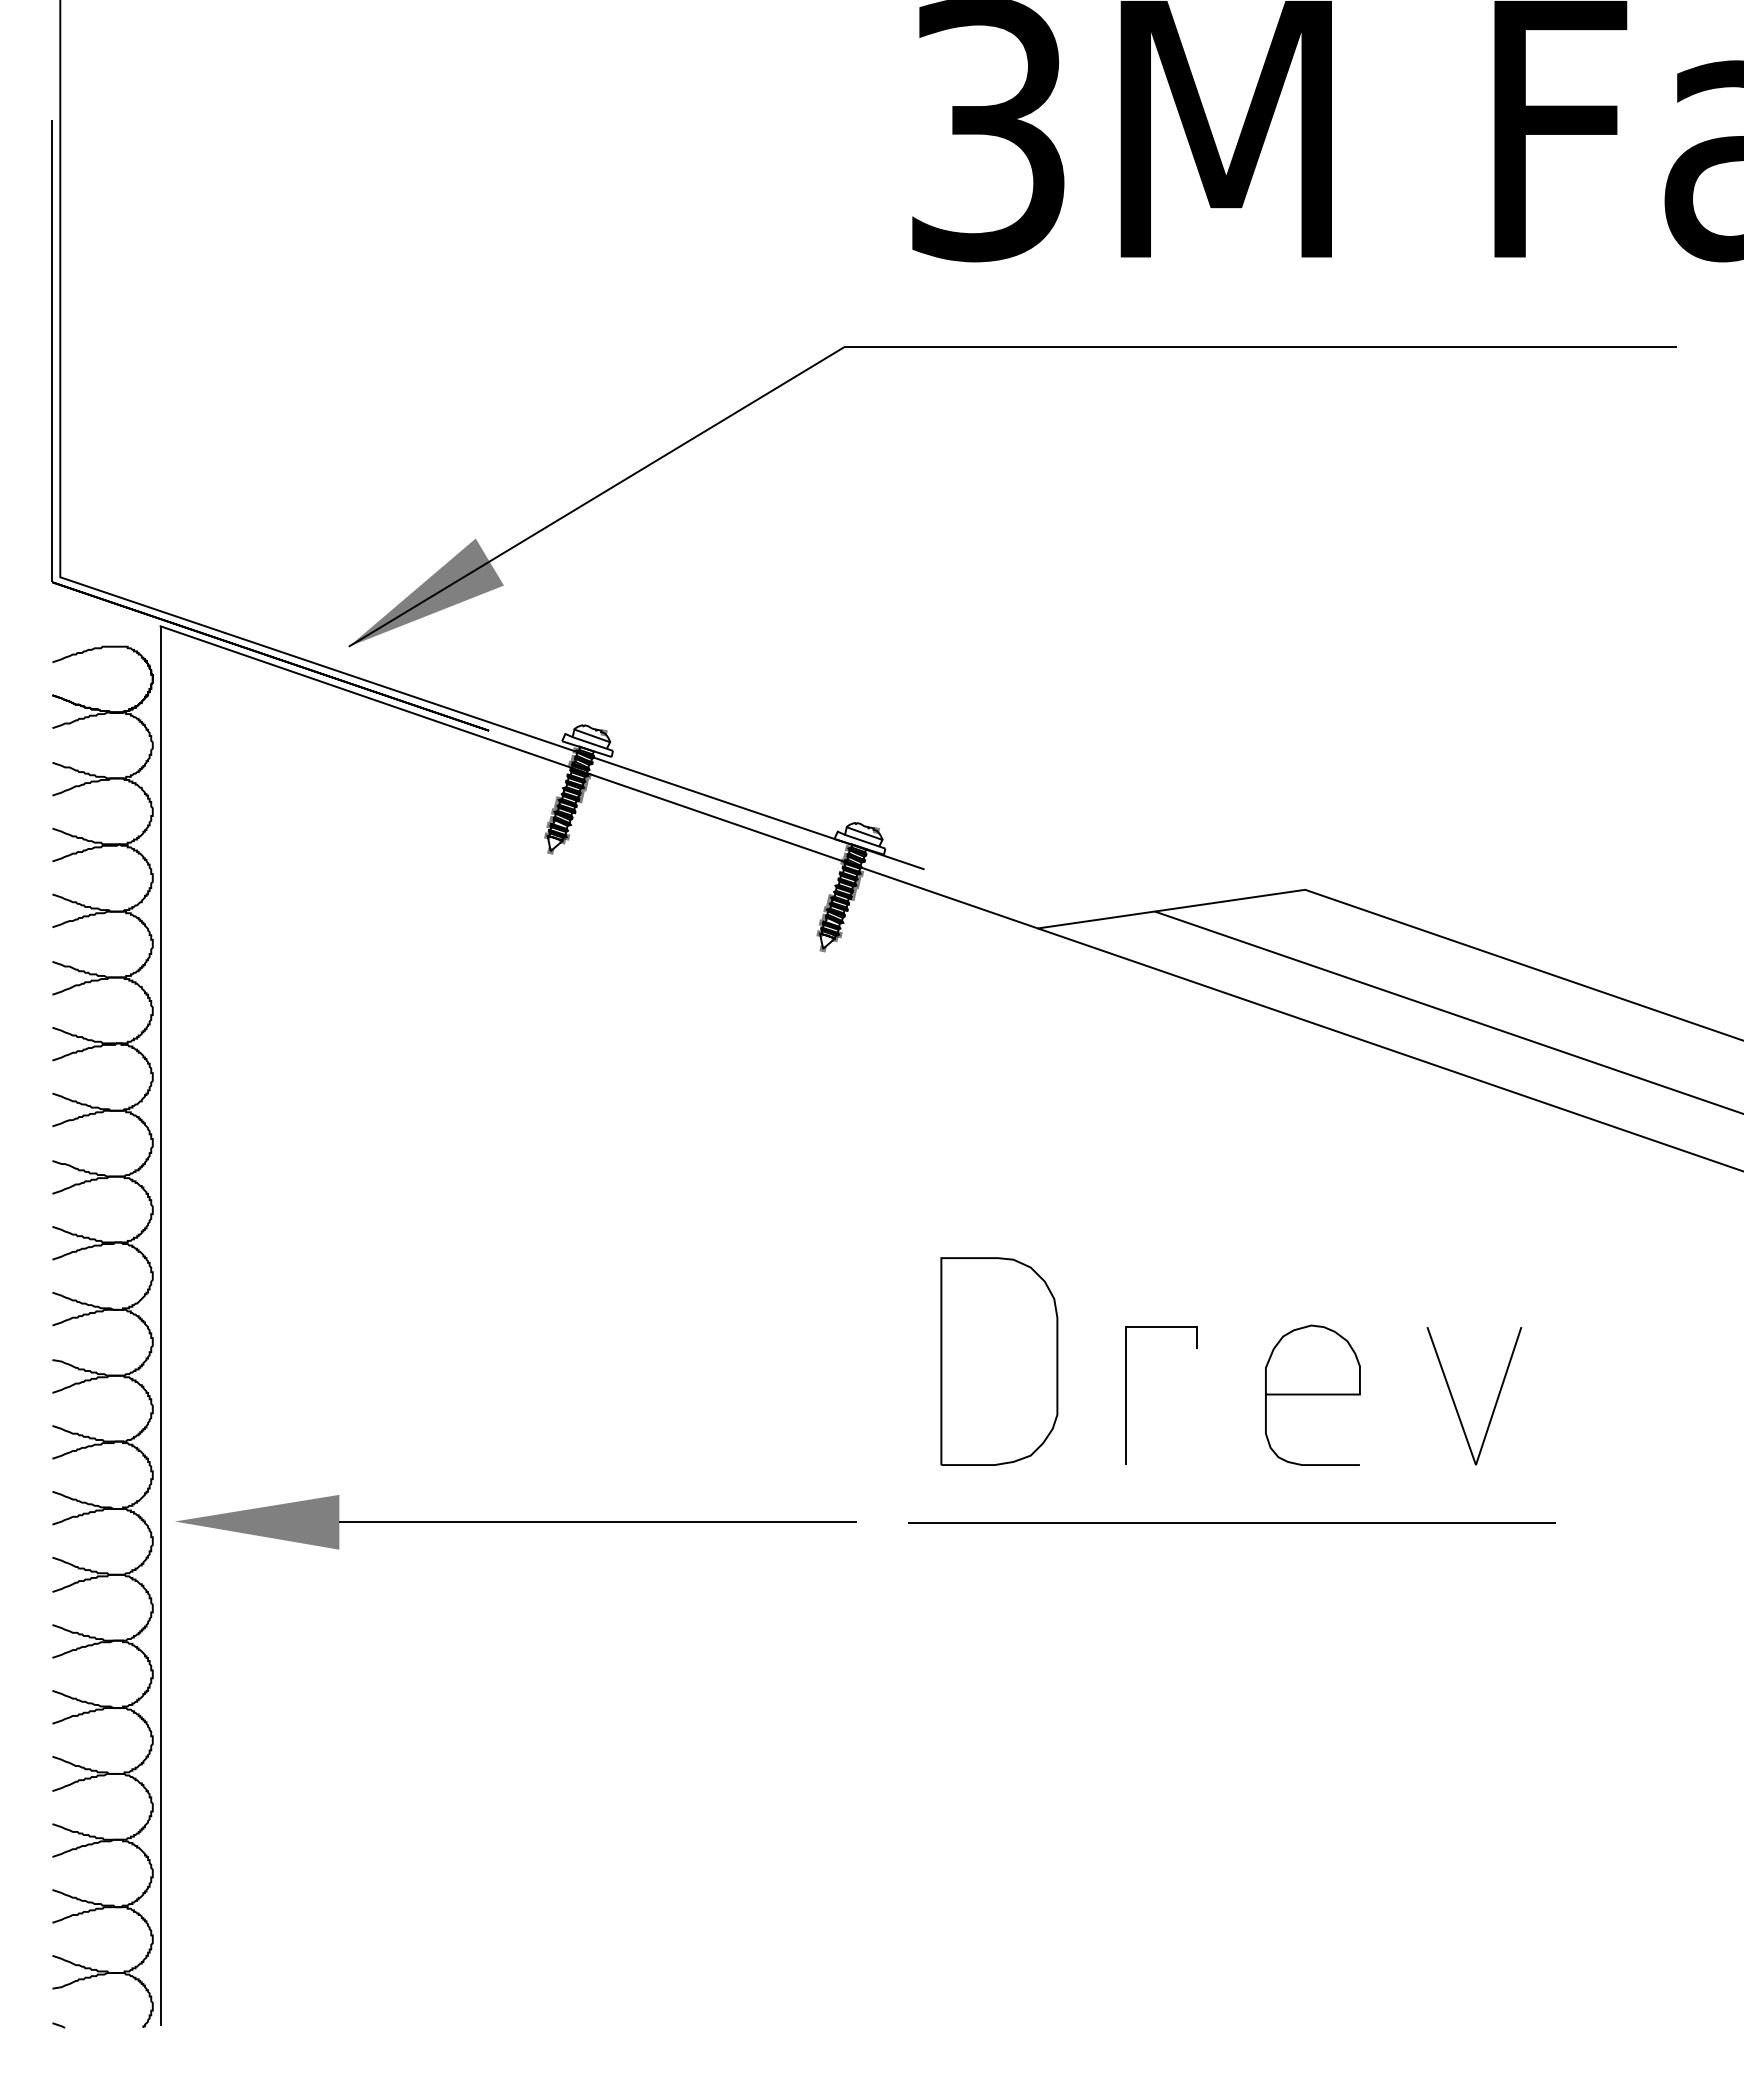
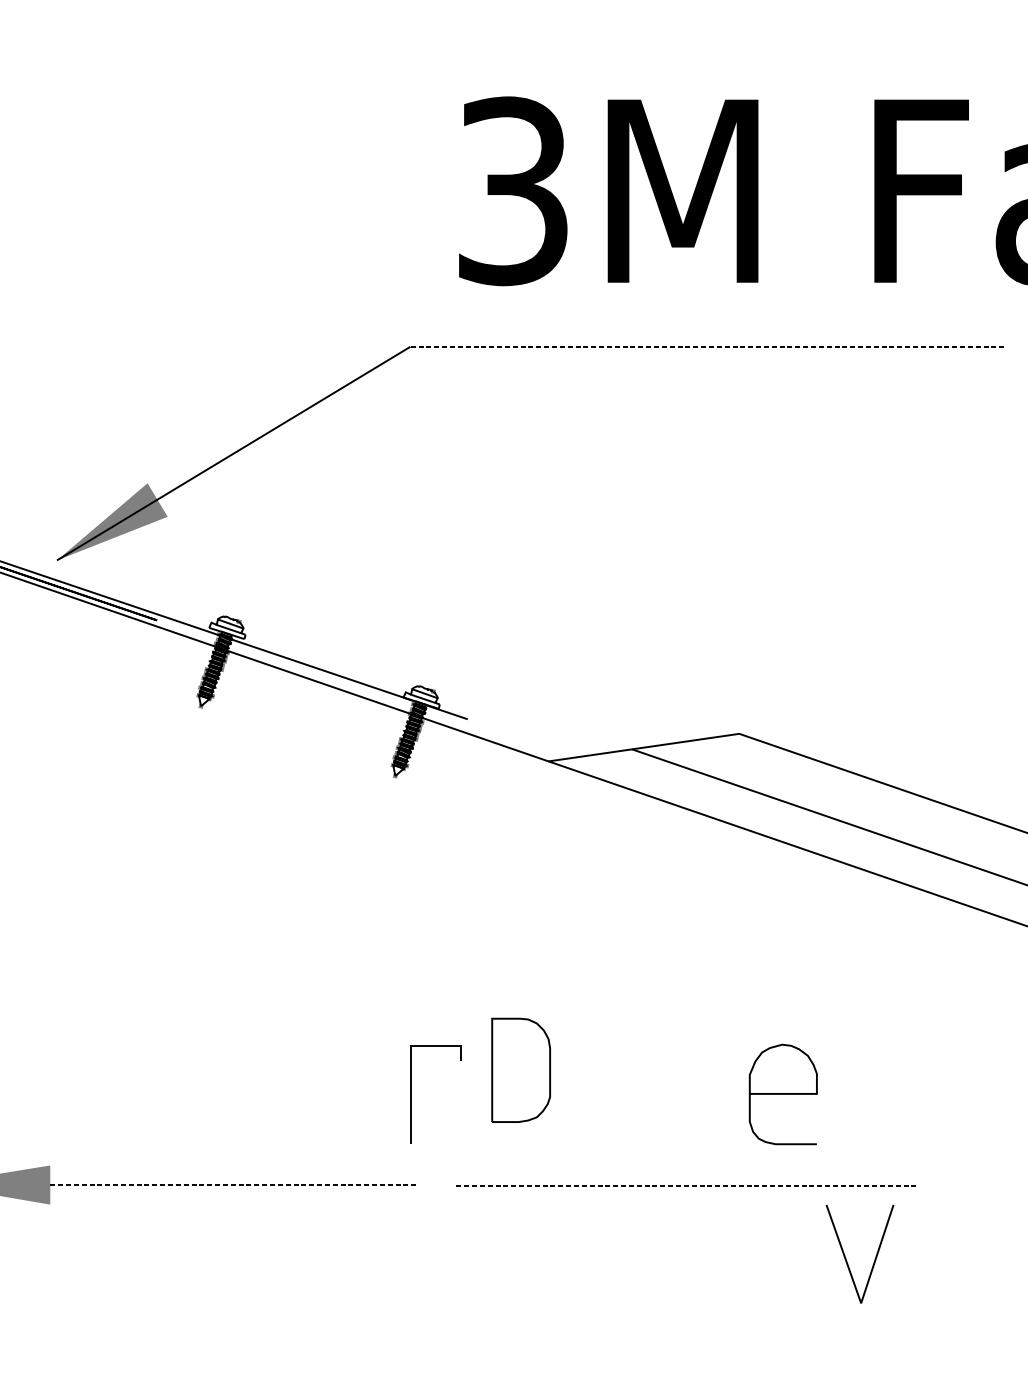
line: (1259, 347) -> (706, 346), solid -> dashed
part: (999, 1361) -> (521, 1070), size x0.7
curve: (1312, 1394) -> (783, 1093), moved
line: (1126, 1395) -> (410, 1094), moved
line: (1455, 1403) -> (846, 1259), moved
line: (598, 1521) -> (235, 1184), solid -> dashed
line: (1232, 1523) -> (687, 1185), solid -> dashed

